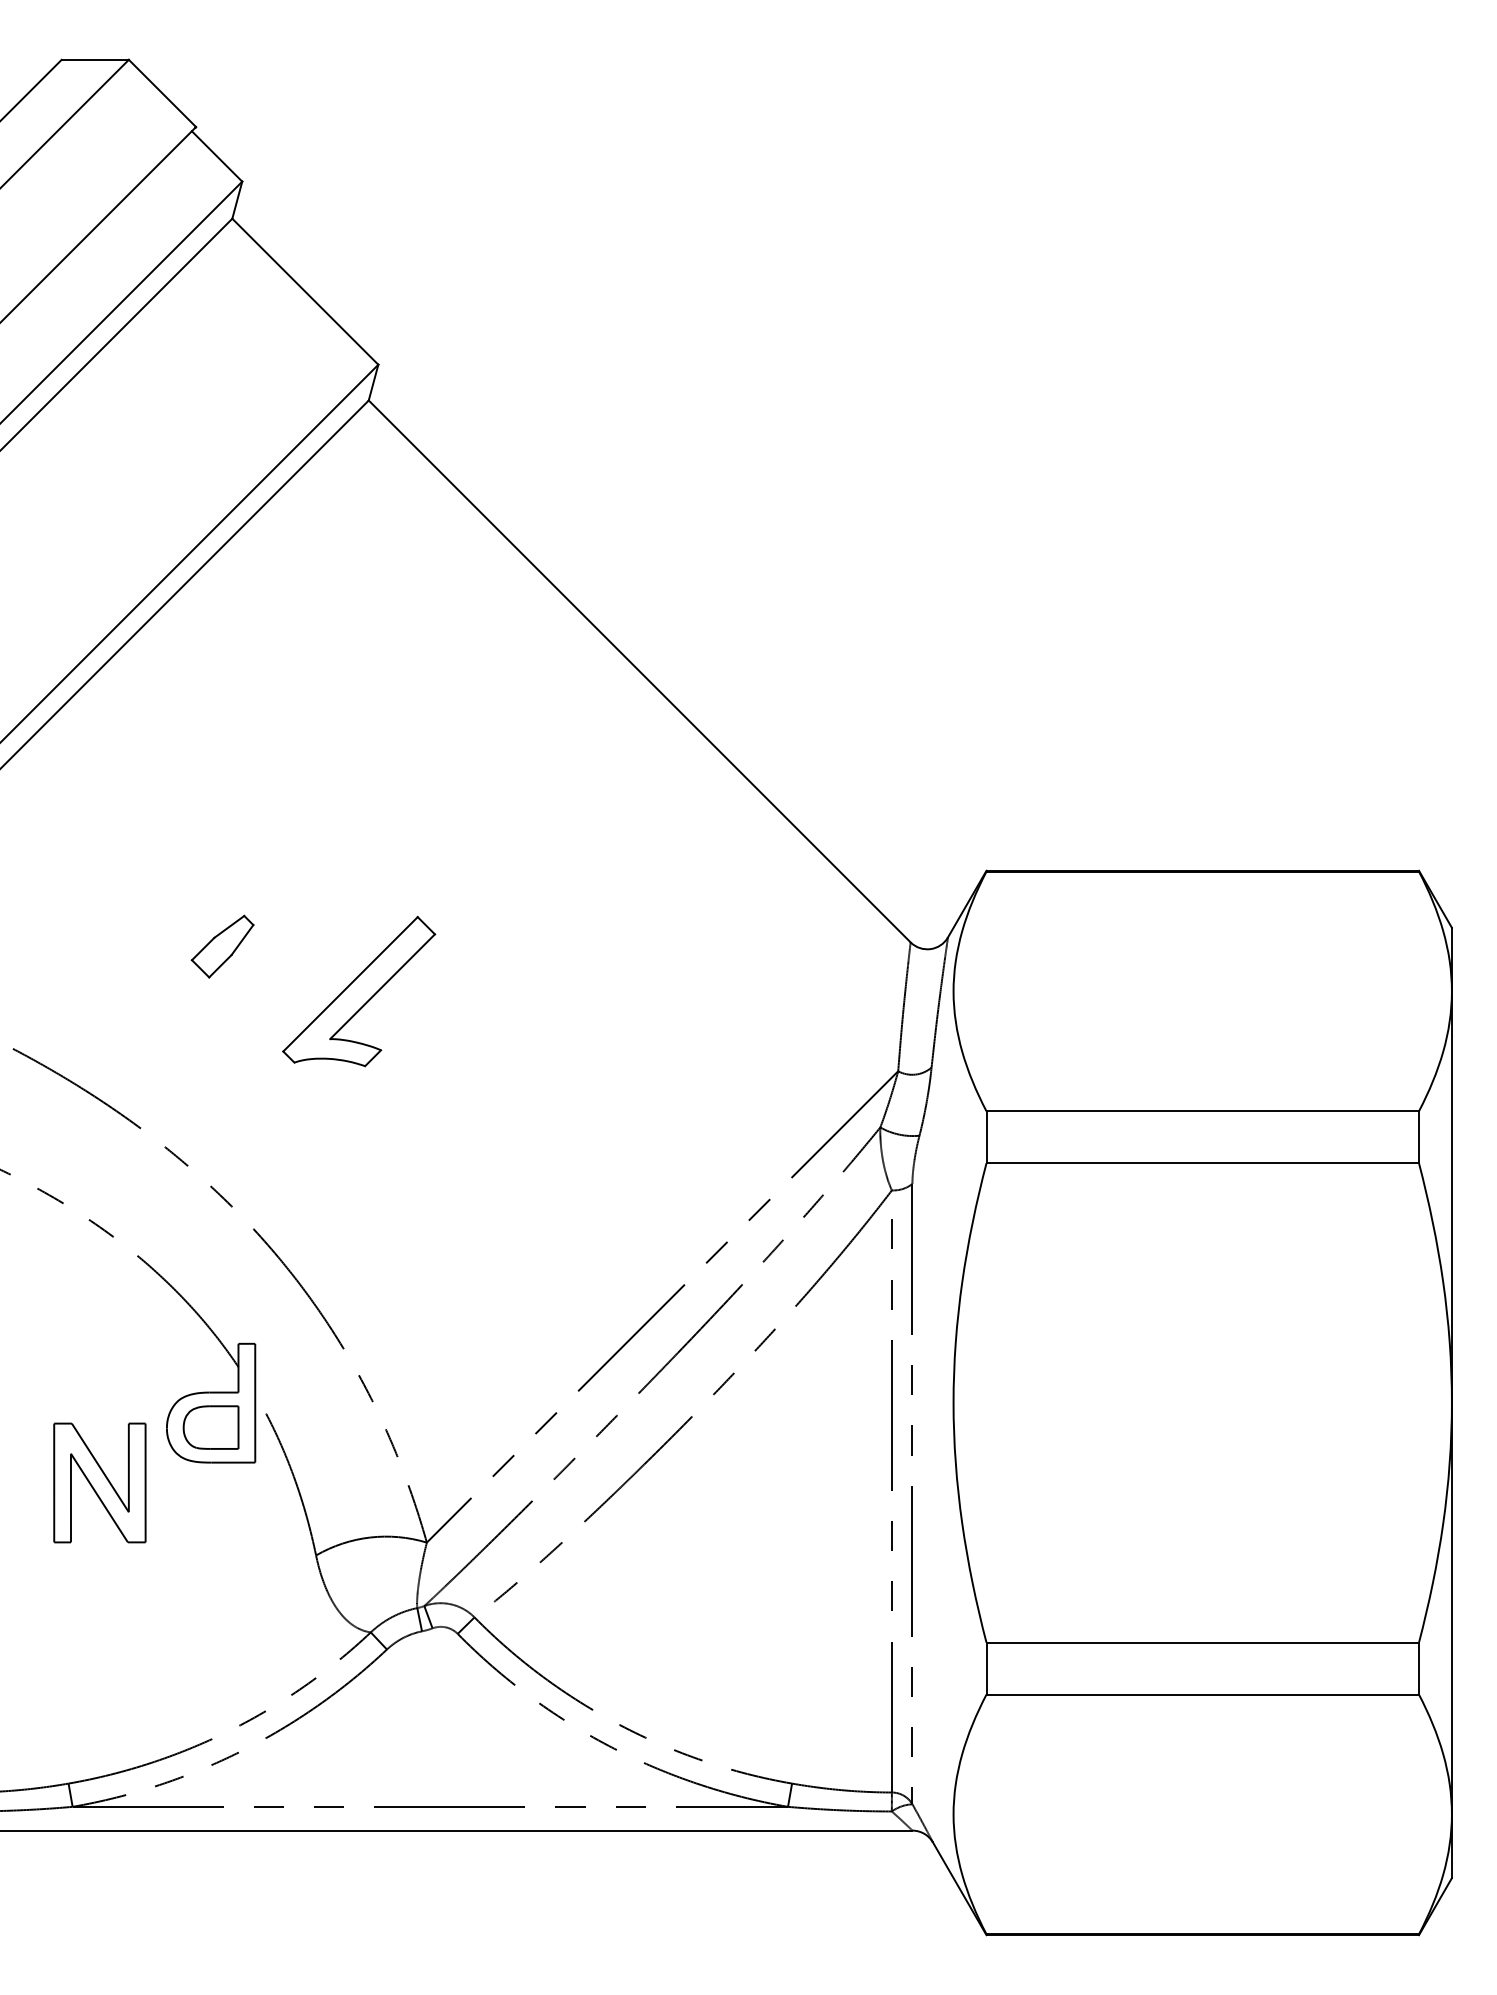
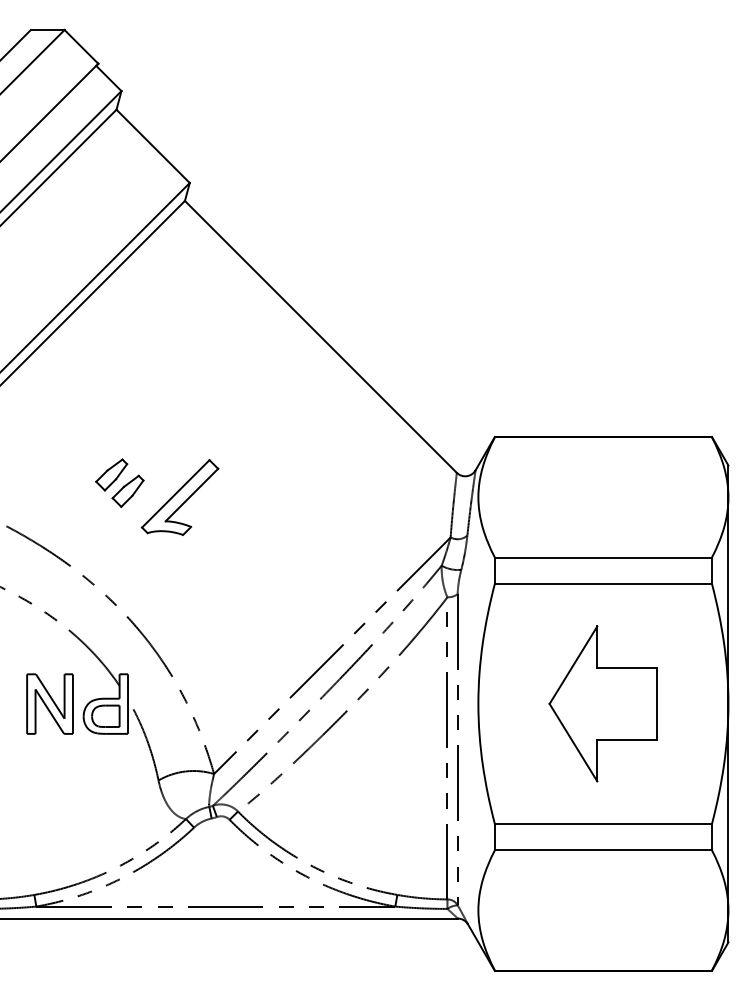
part: (254, 977) -> (127, 490), added
part: (1200, 1402) -> (602, 703), added
part: (98, 1481) -> (49, 703), moved

